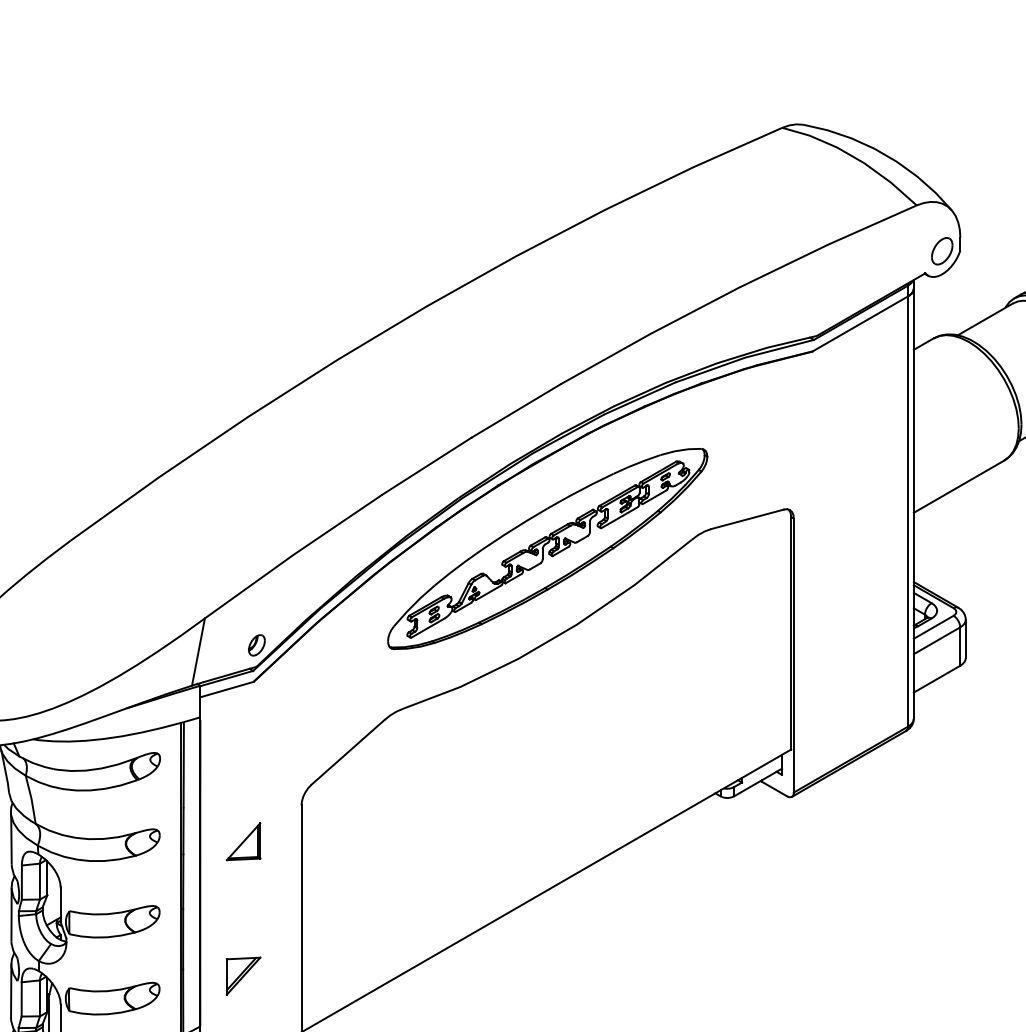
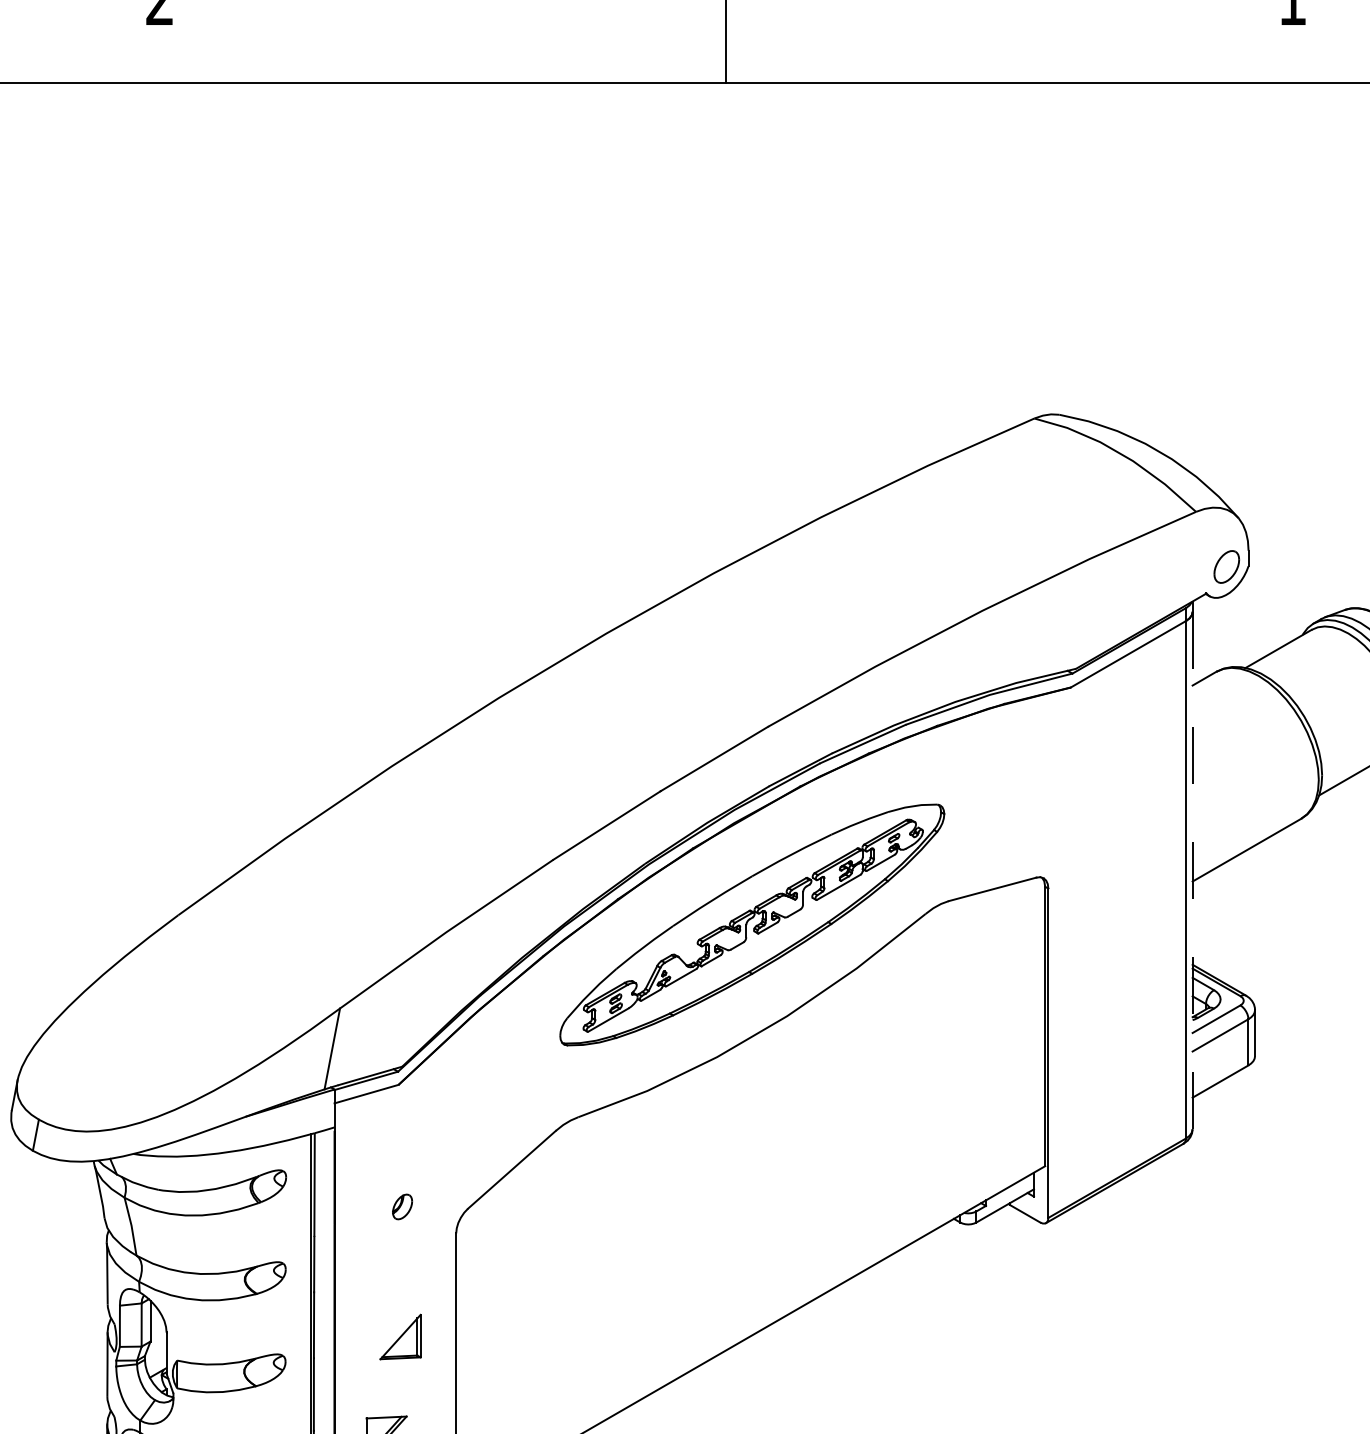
line: (913, 503) -> (1192, 870), solid -> dashed
part: (256, 645) -> (402, 1206), moved
part: (243, 841) -> (400, 1336), moved

